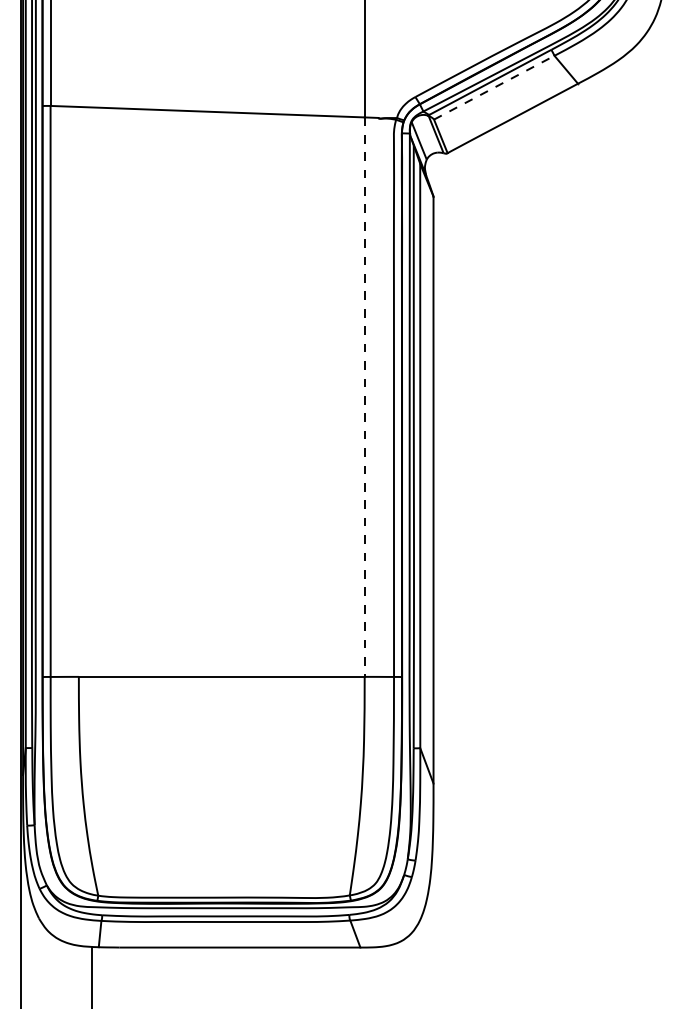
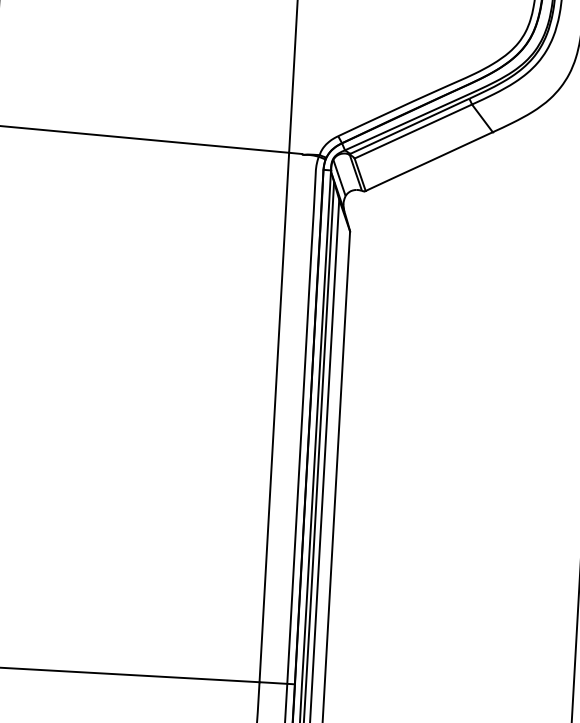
line: (494, 87) -> (413, 131), dashed -> solid
line: (364, 397) -> (274, 417), dashed -> solid

